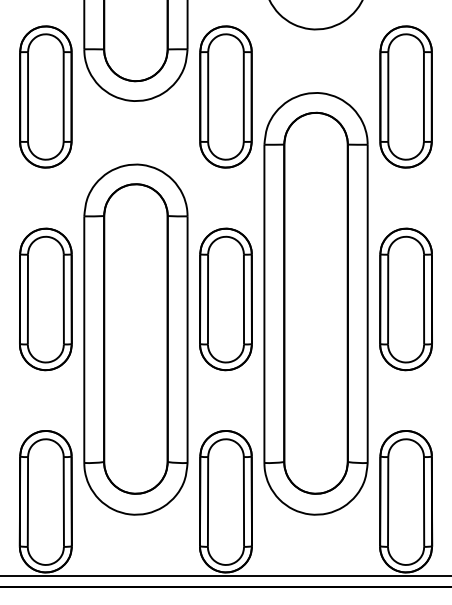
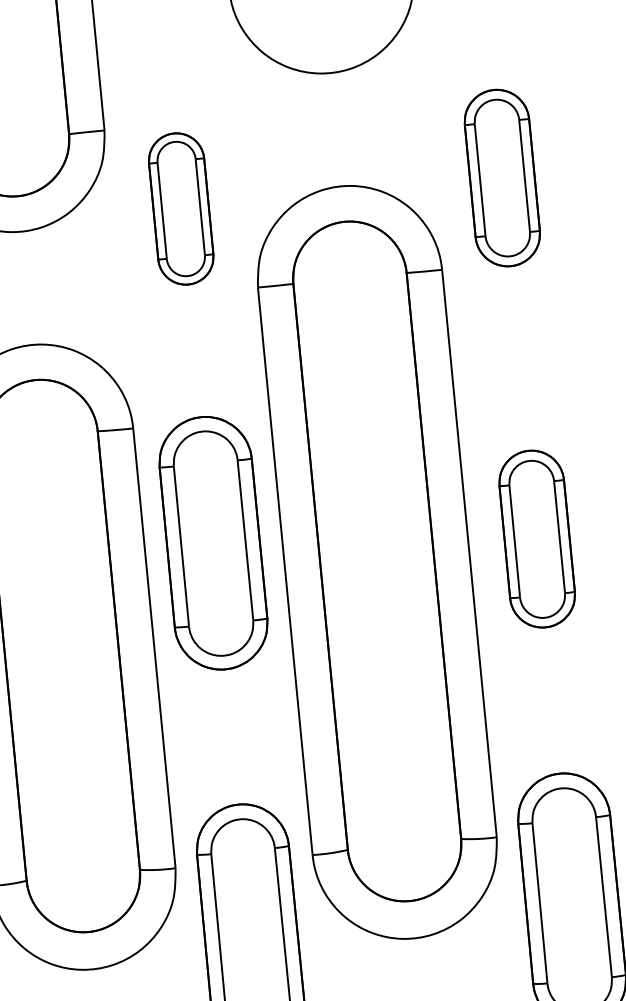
part: (225, 96) -> (180, 208), size x0.6
part: (405, 96) -> (501, 177), size x0.7
part: (225, 299) -> (212, 543), moved
part: (405, 299) -> (536, 539), size x0.7

